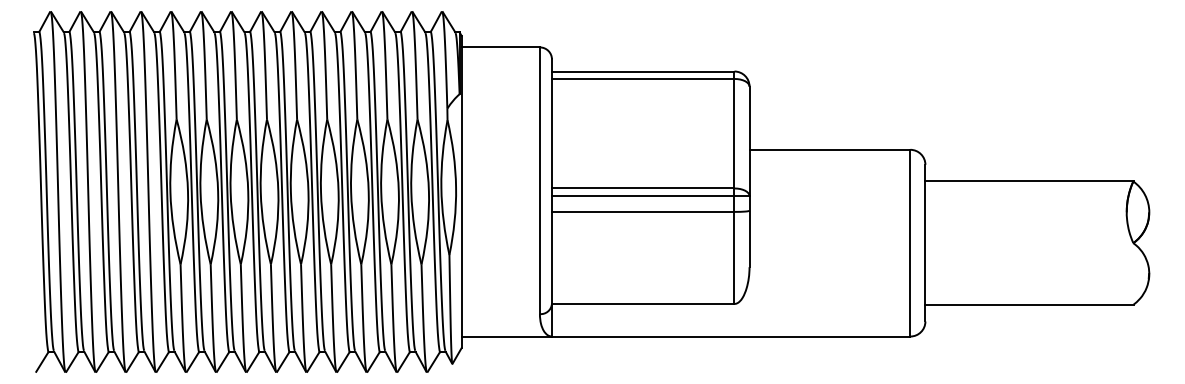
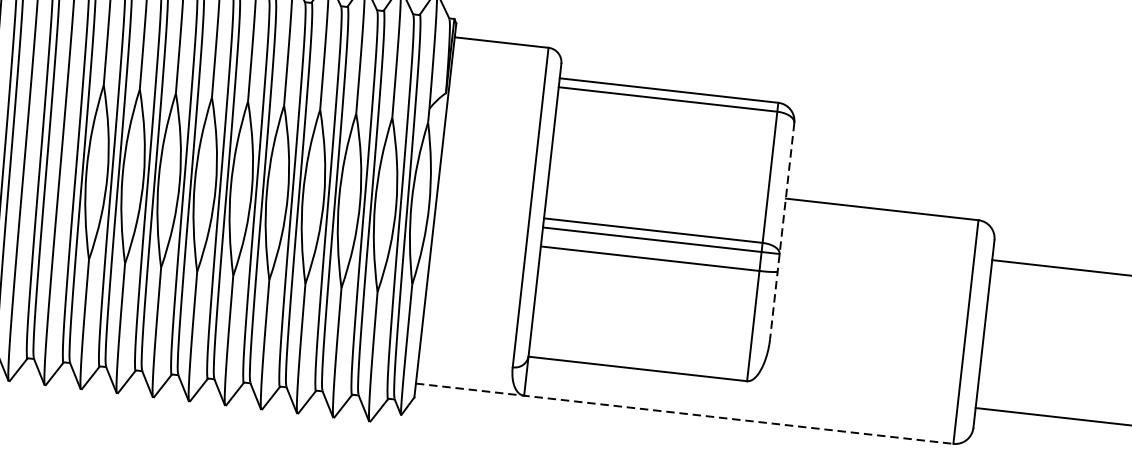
line: (749, 177) -> (782, 231), solid -> dashed
line: (686, 336) -> (685, 413), solid -> dashed

